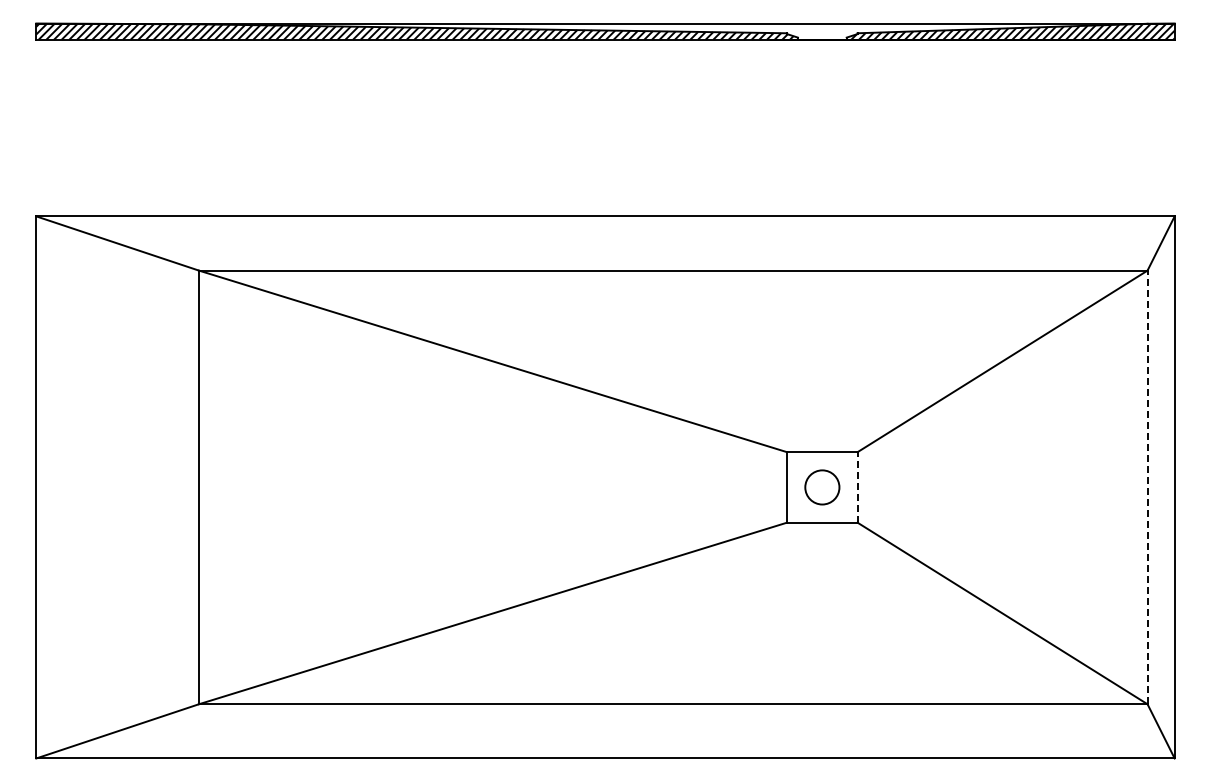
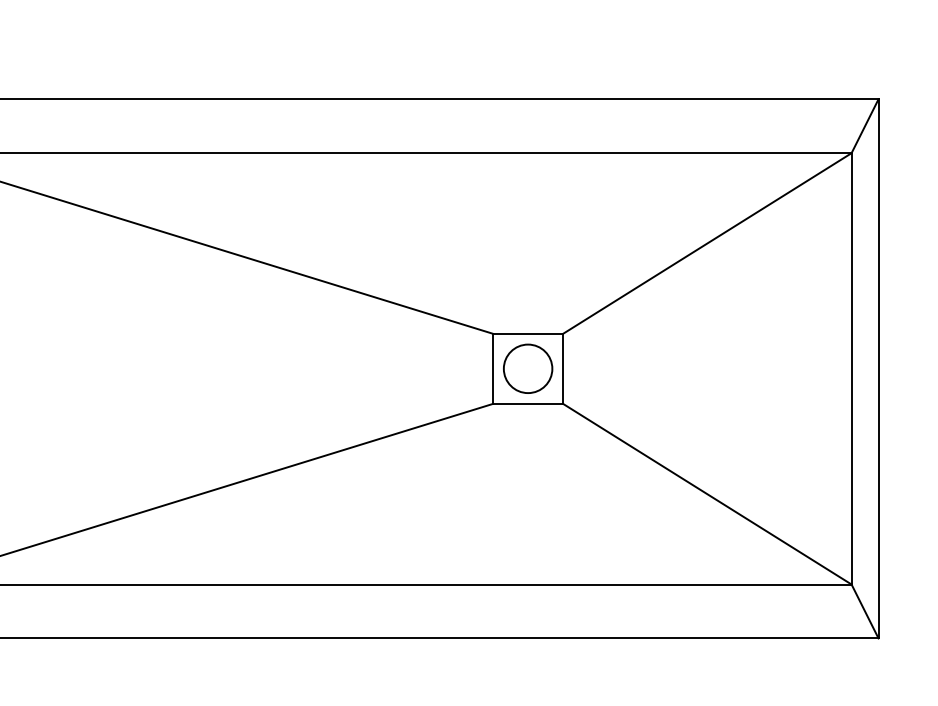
line: (857, 486) -> (563, 367), dashed -> solid
circle: (822, 487) -> (528, 368), size x1.43
line: (1147, 487) -> (851, 368), dashed -> solid

